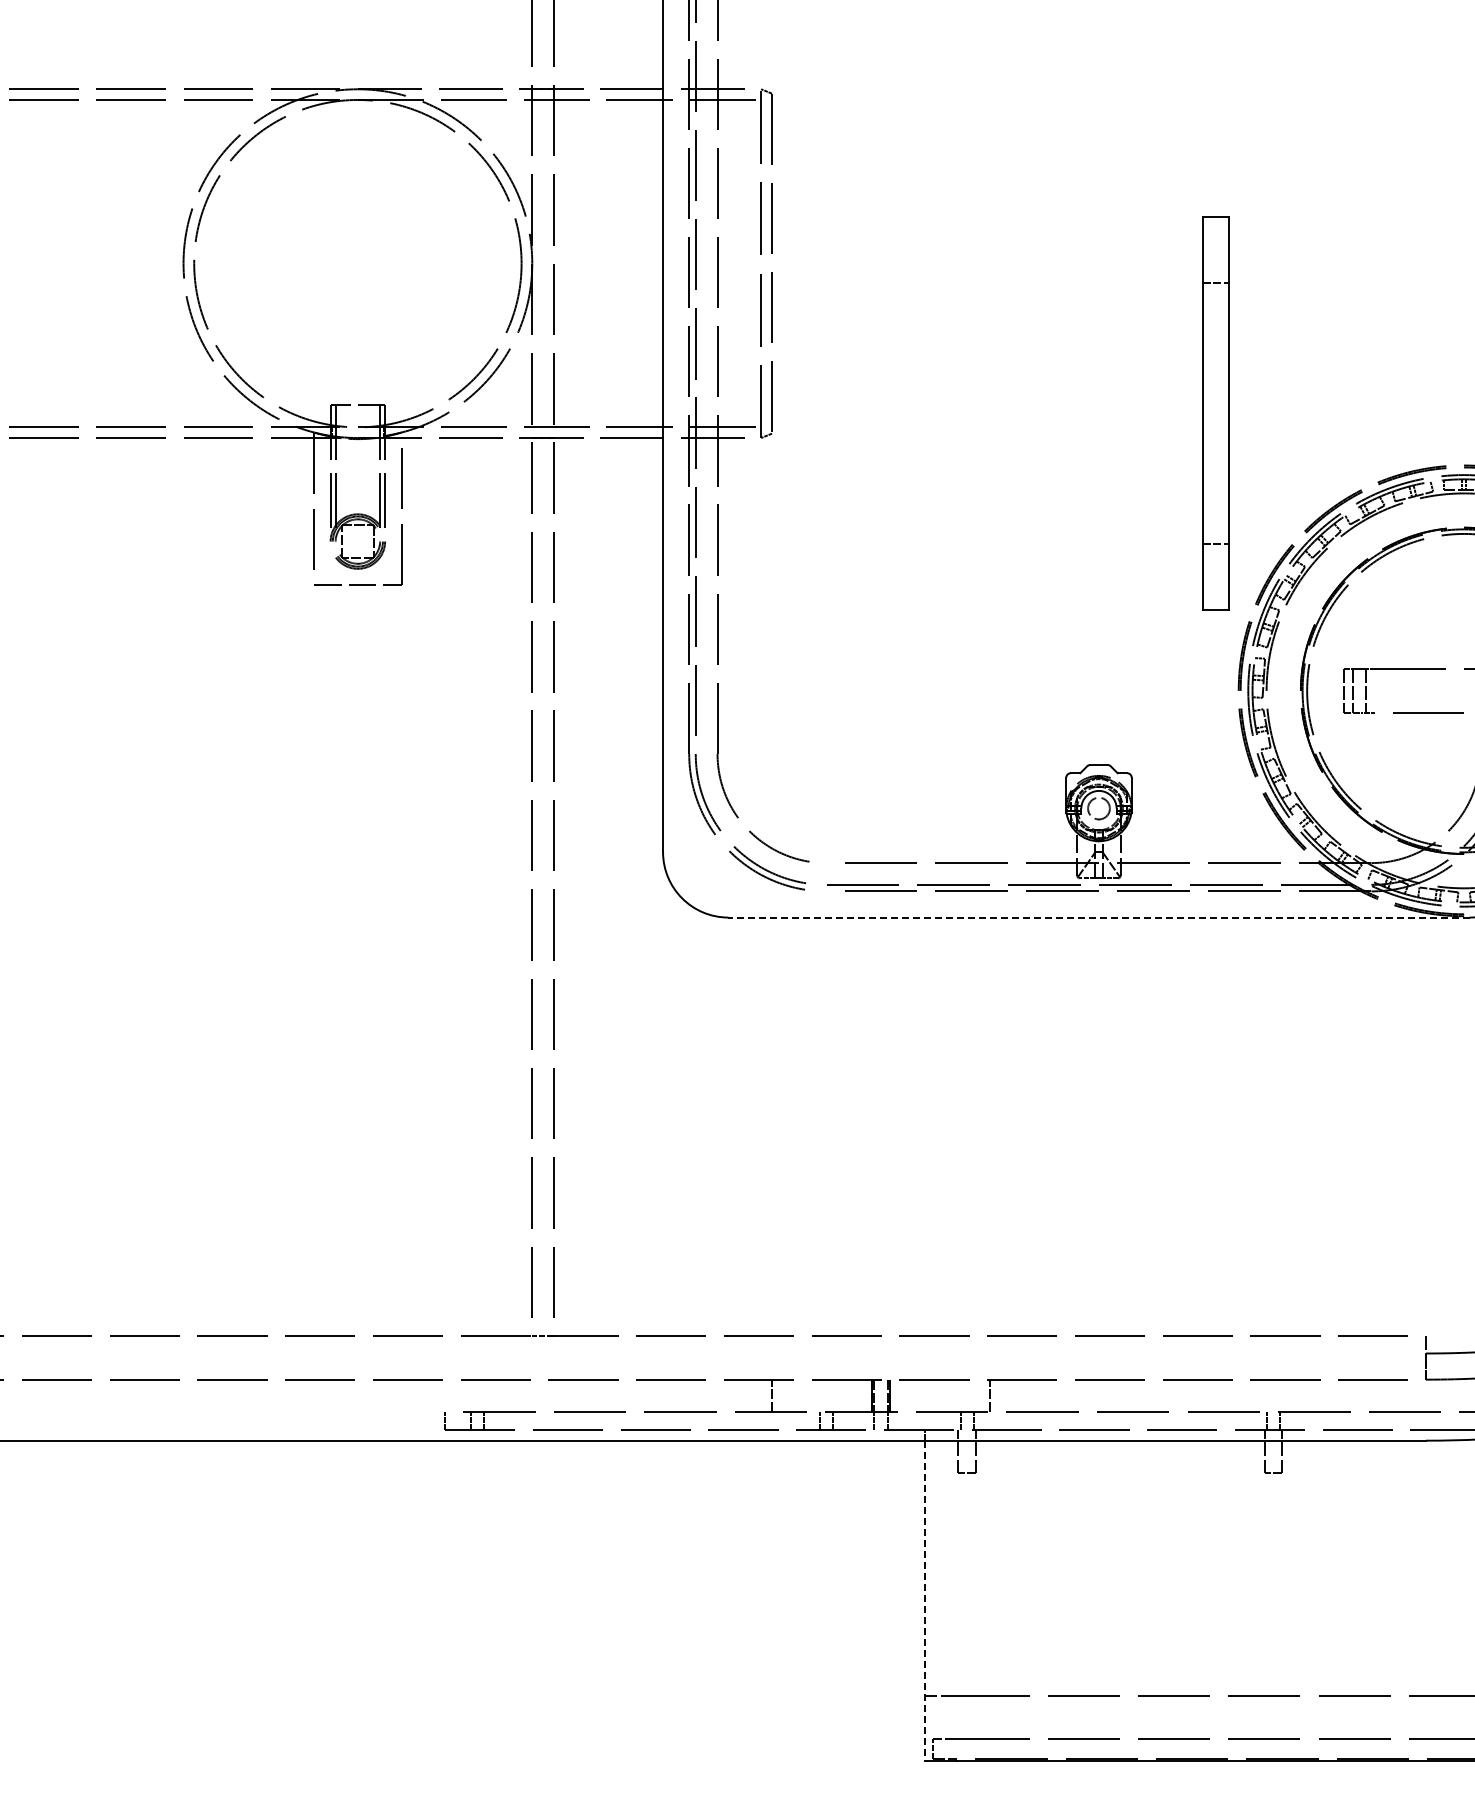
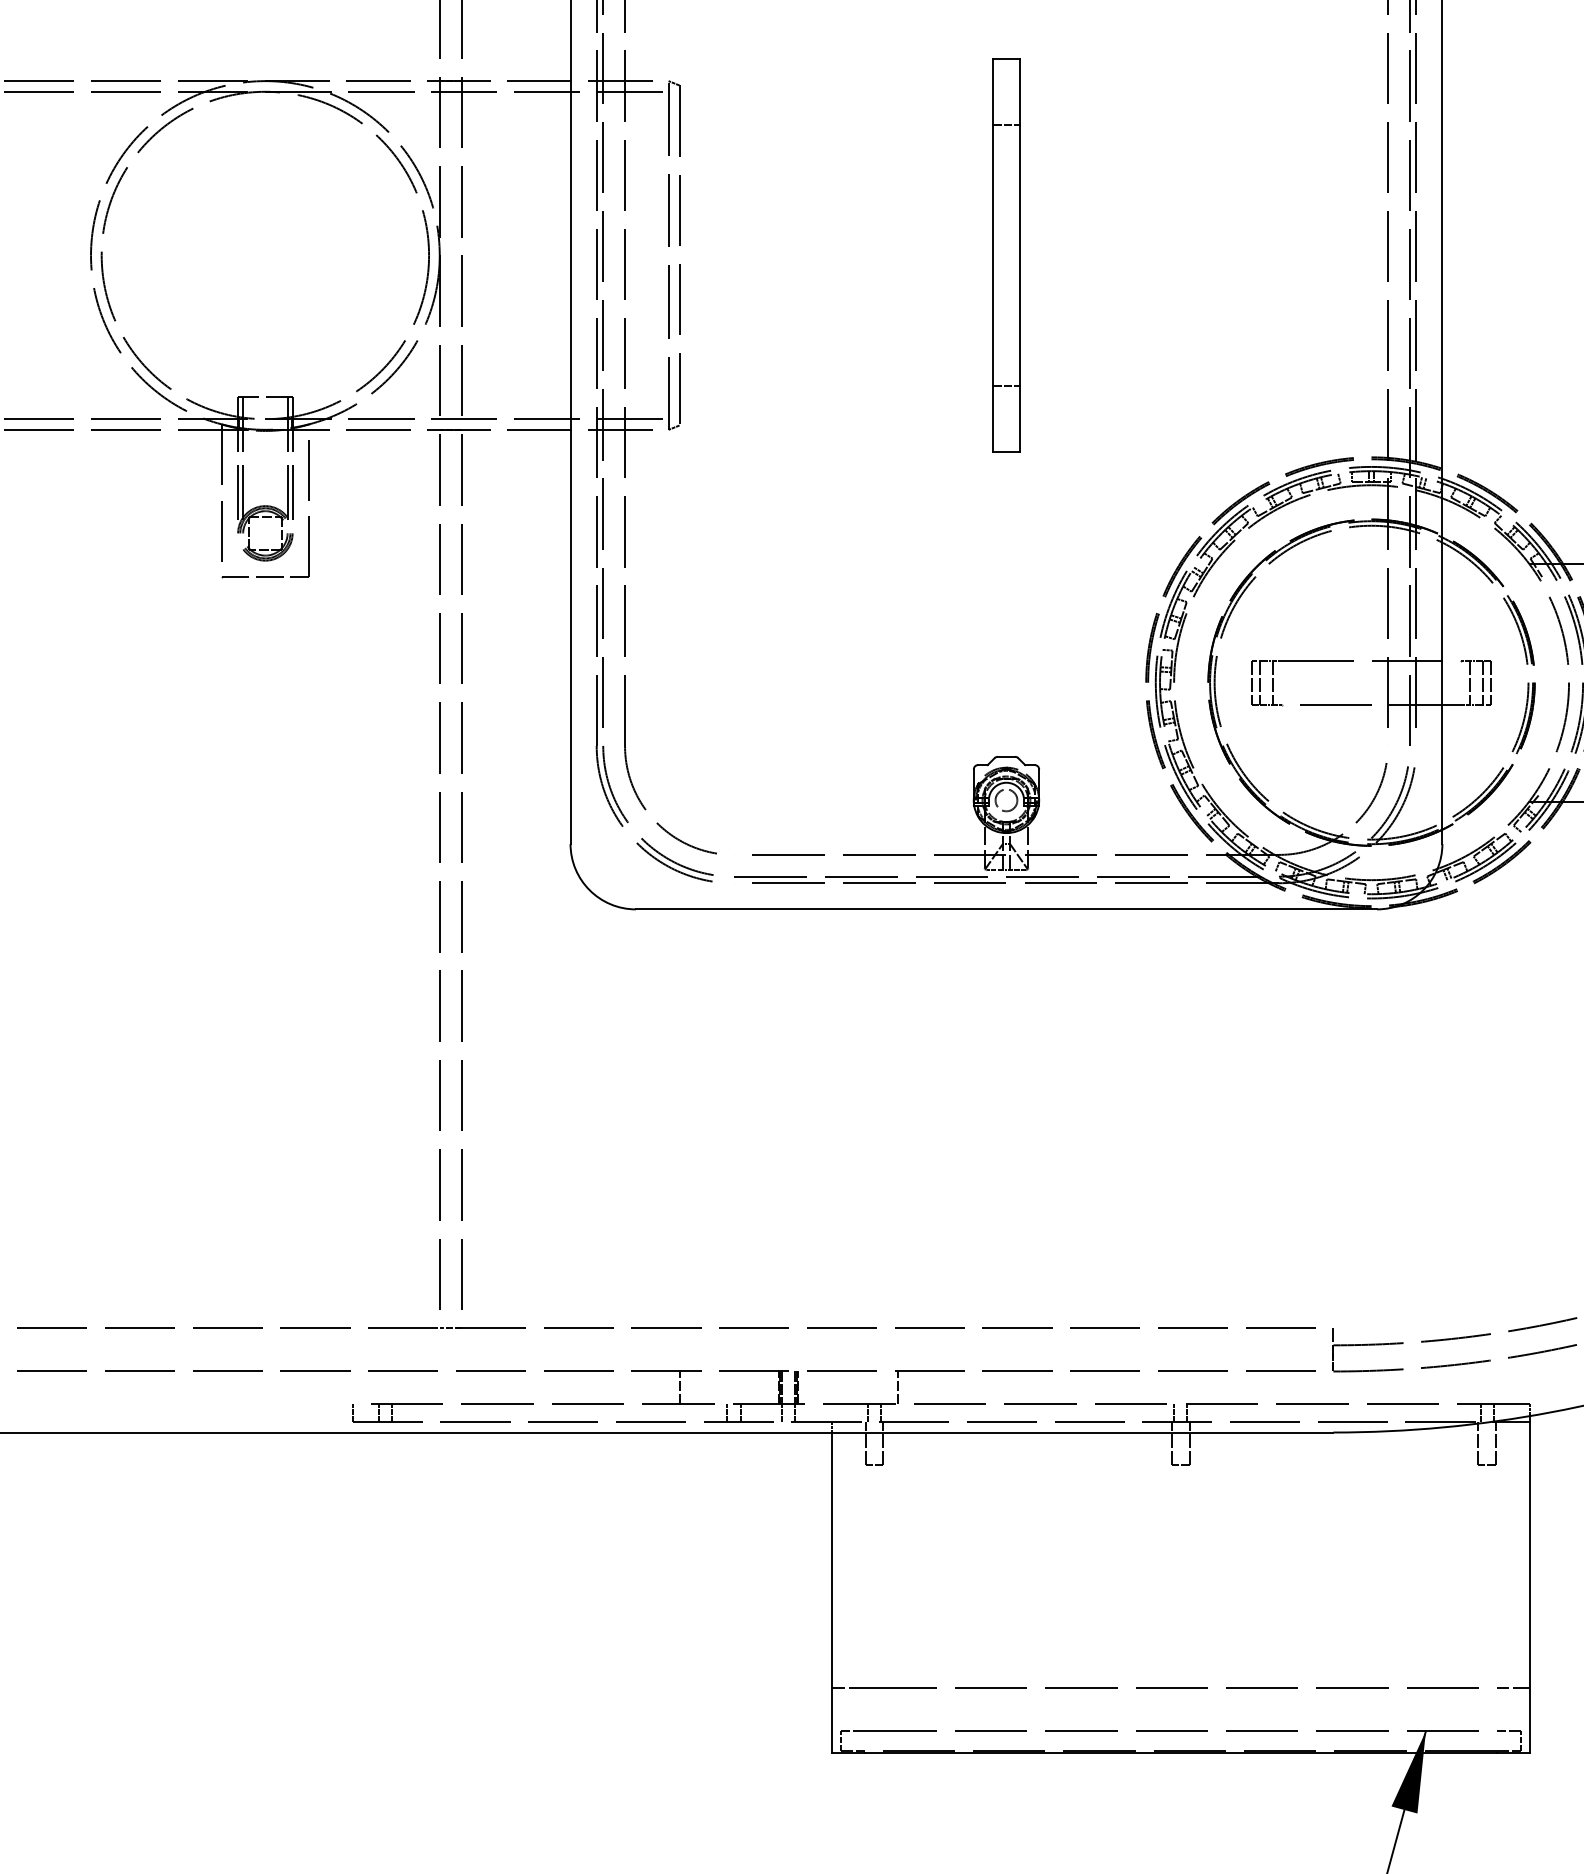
part: (1216, 413) -> (1006, 255), moved
line: (1099, 917) -> (1006, 909), dashed -> solid
line: (925, 1601) -> (832, 1593), dashed -> solid

